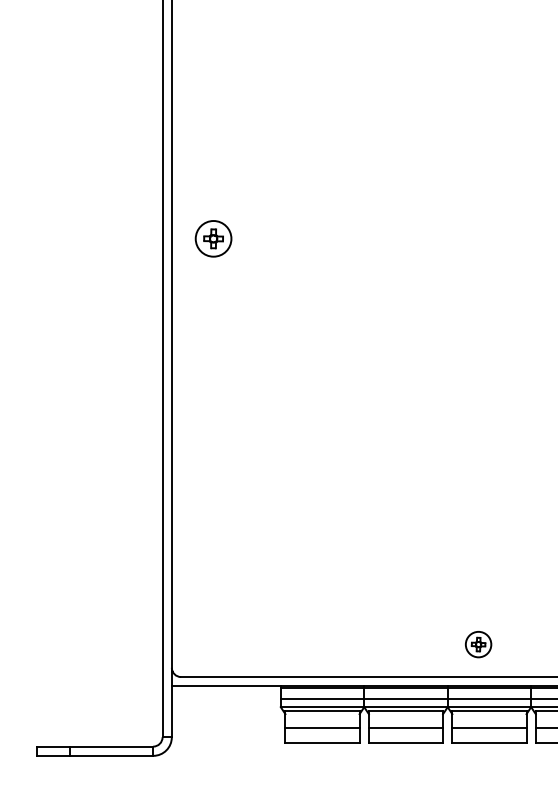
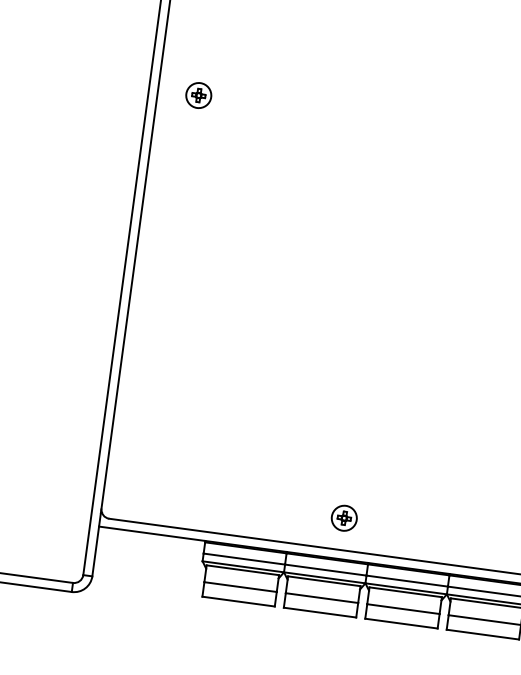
part: (213, 238) -> (198, 95), size x0.71
part: (478, 644) -> (344, 518), moved

